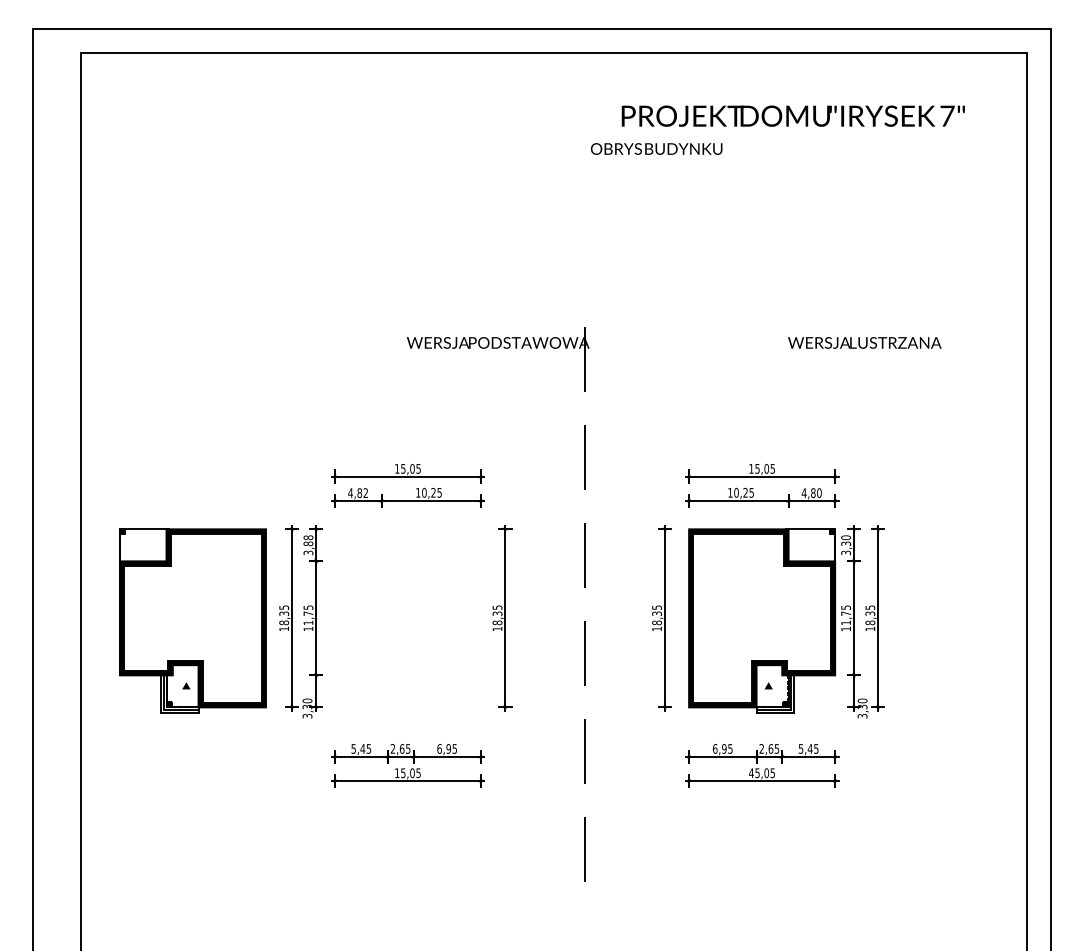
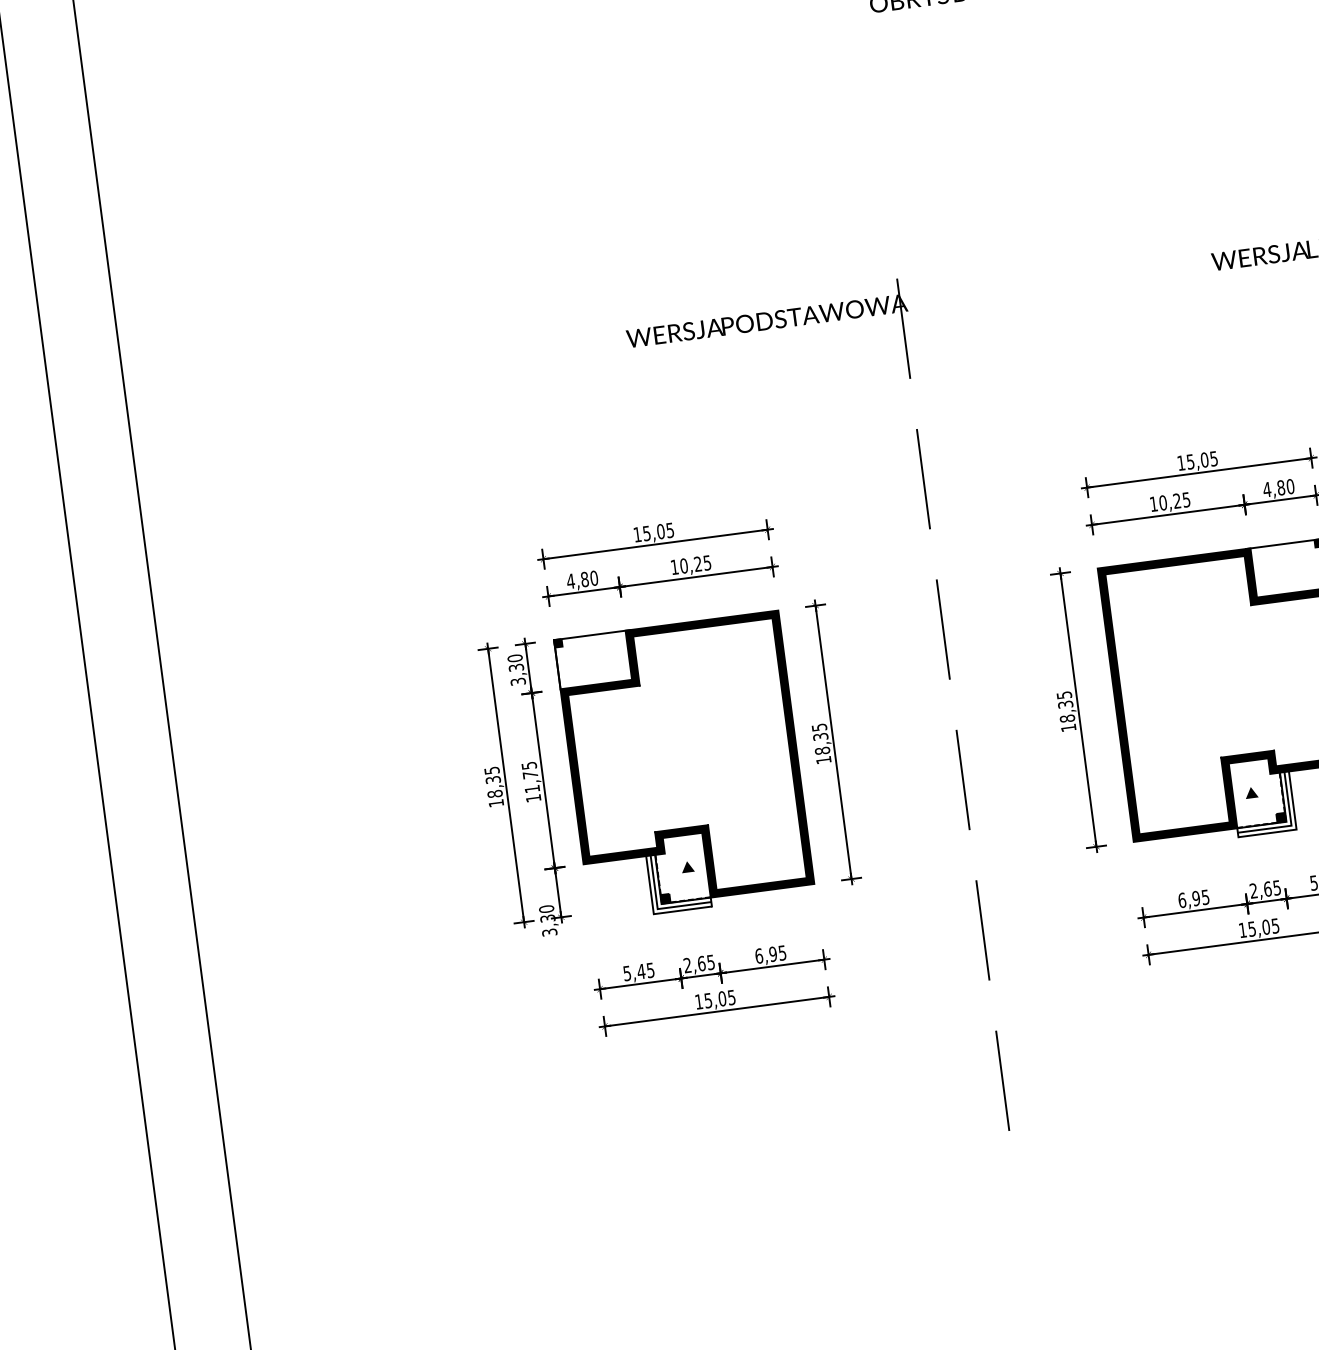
text: (365, 493) -> (593, 578), 4,82 -> 4,80
text: (308, 540) -> (515, 662), 3,88 -> 3,30
part: (192, 620) -> (683, 765), moved
text: (751, 772) -> (1242, 929), 45,05 -> 15,05

